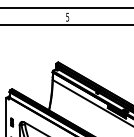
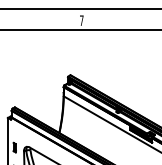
text: (67, 17) -> (81, 20), 5 -> 7

